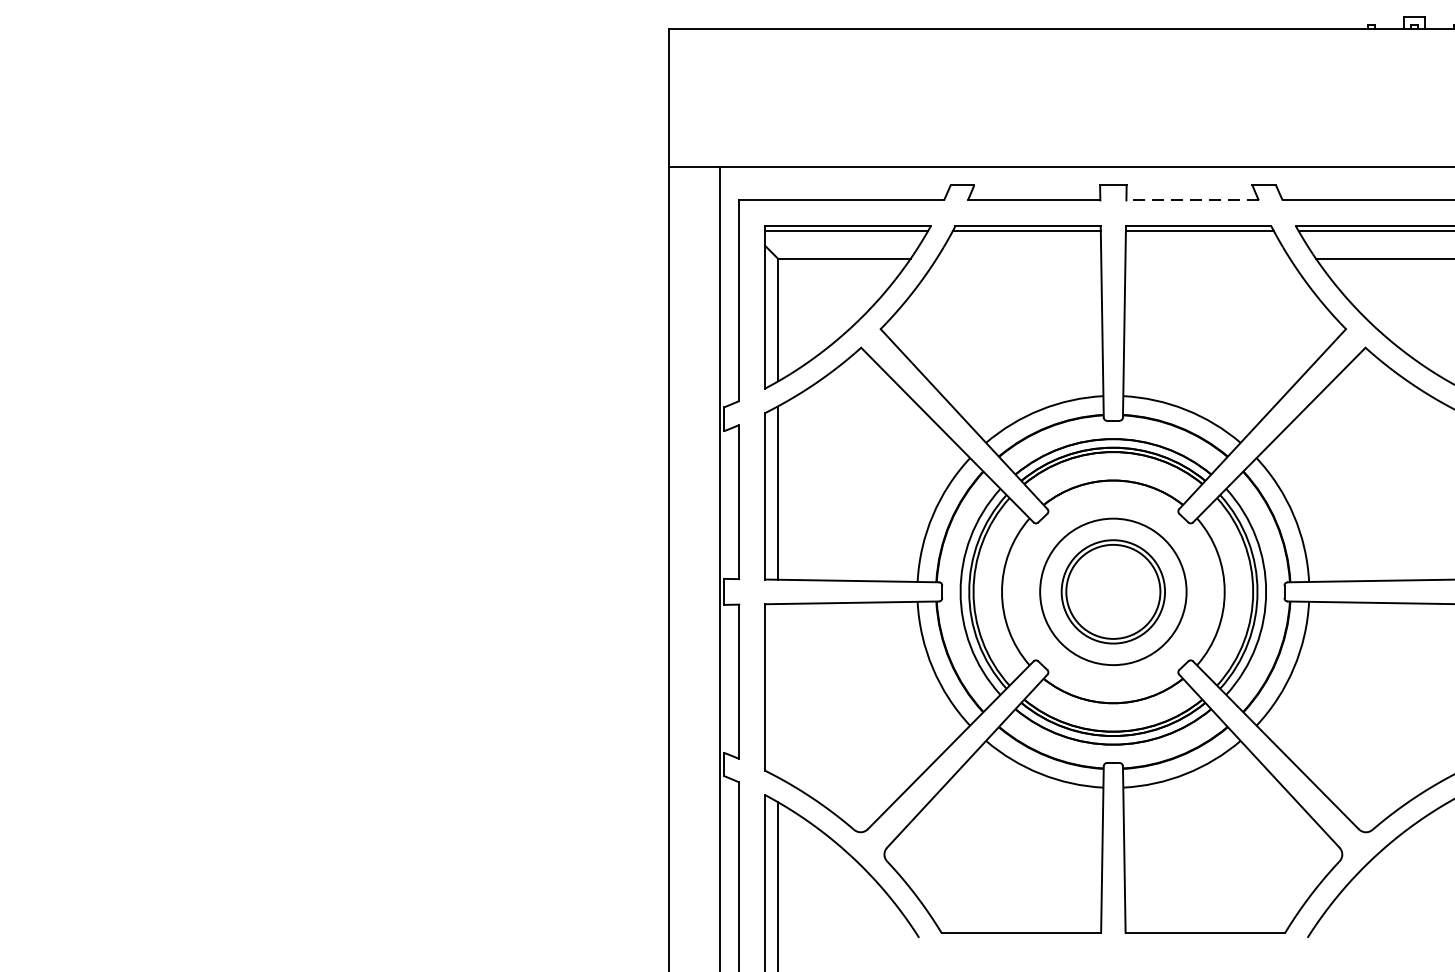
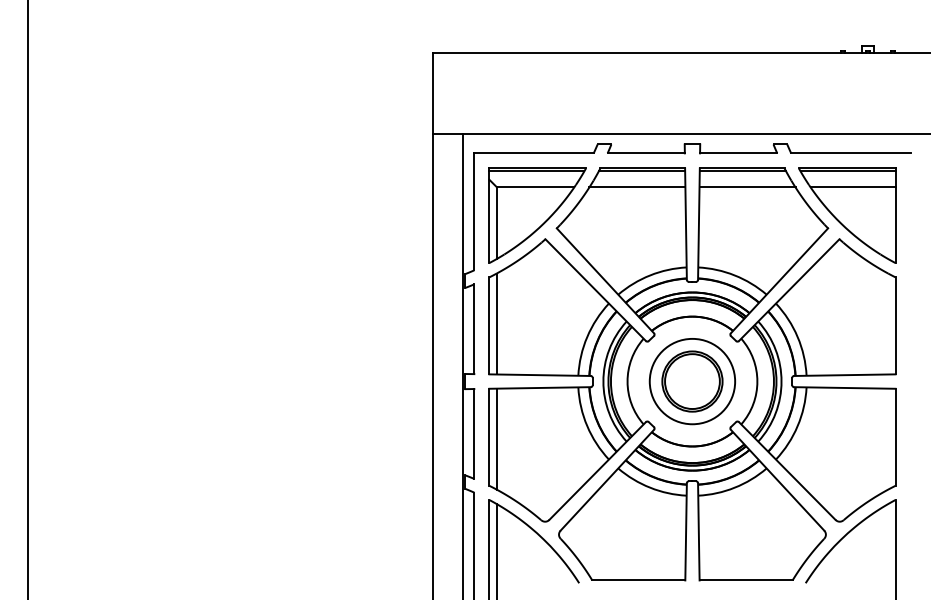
line: (1192, 200) -> (738, 153), dashed -> solid
line: (1019, 258) -> (637, 187), added
line: (1207, 258) -> (747, 187), added
line: (777, 689) -> (496, 438), added

